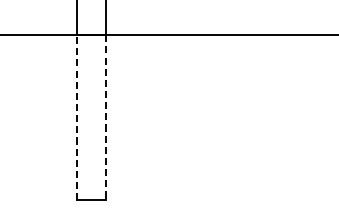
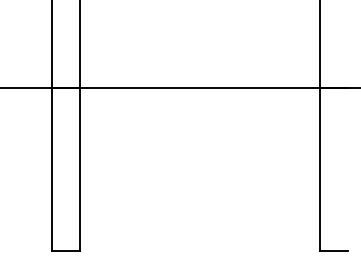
line: (77, 116) -> (51, 168), dashed -> solid
line: (106, 117) -> (80, 169), dashed -> solid

